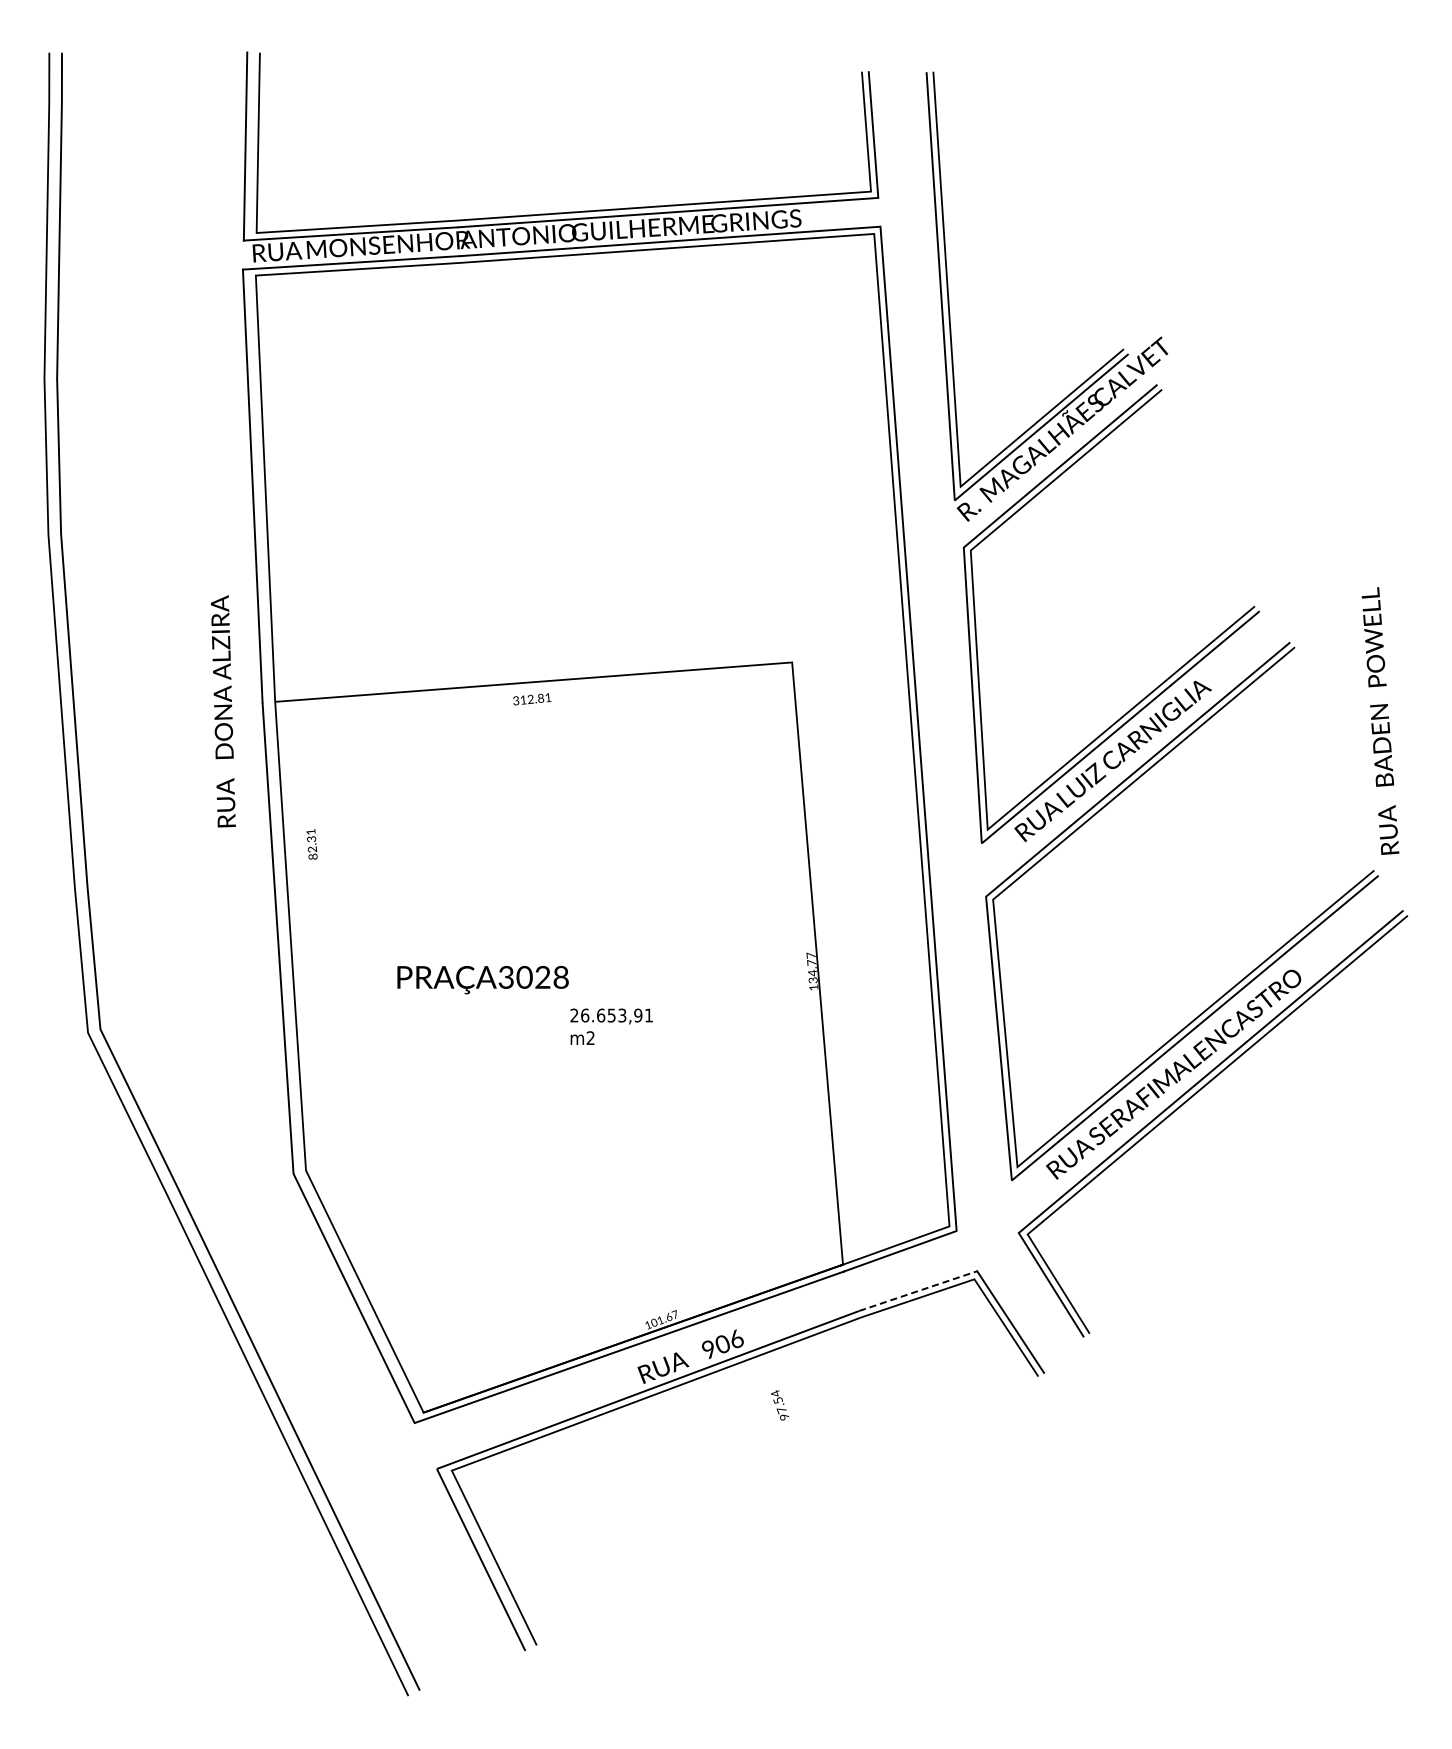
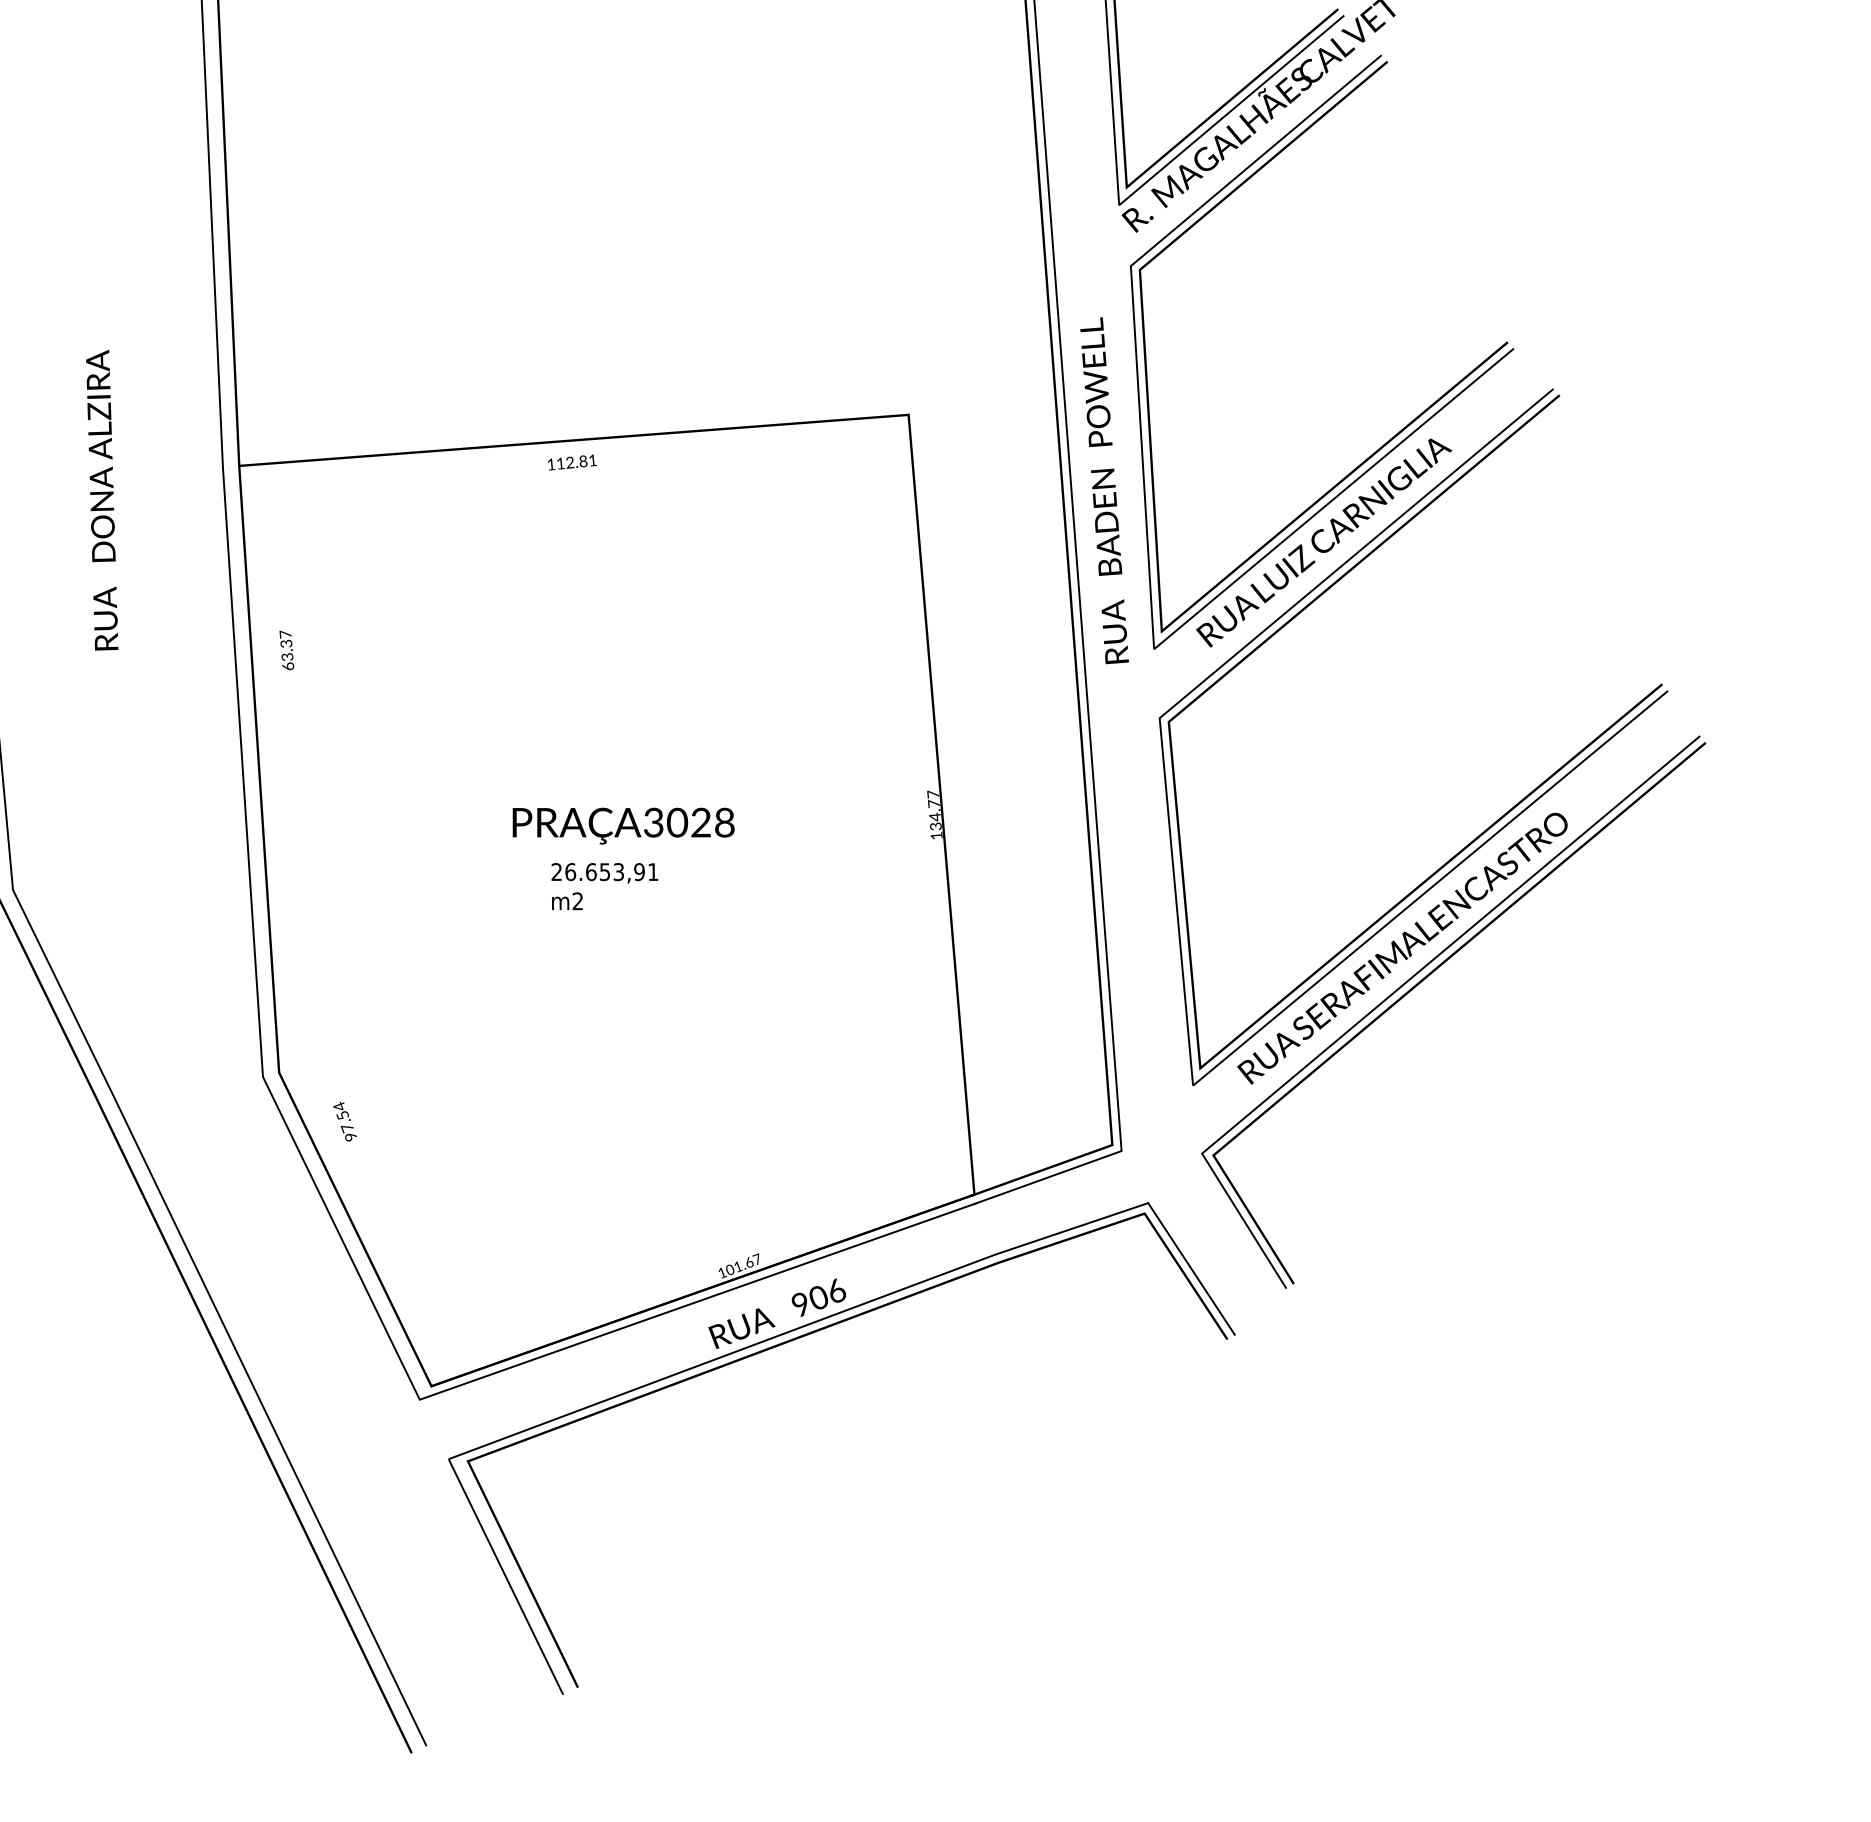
text: (516, 700) -> (551, 464), 312.81 -> 112.81
text: (223, 711) -> (102, 500), moved
text: (1380, 720) -> (1104, 490), moved
text: (311, 844) -> (286, 650), 82.31 -> 63.37
text: (482, 980) -> (622, 826), moved
text: (611, 1026) -> (604, 886), moved
line: (918, 1290) -> (1072, 1228), dashed -> solid
text: (779, 1405) -> (344, 1121), moved

